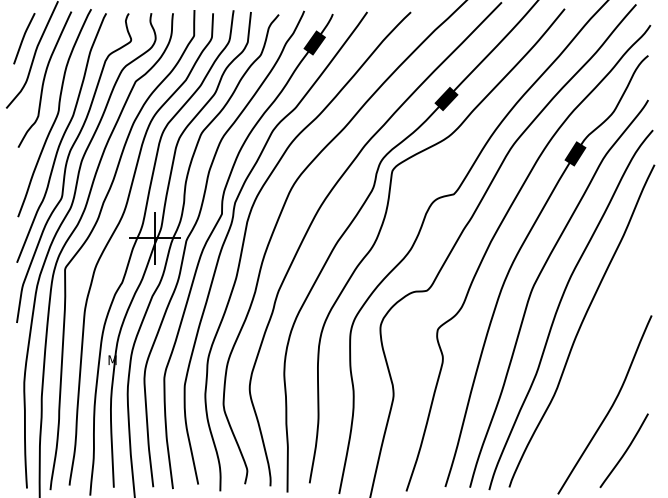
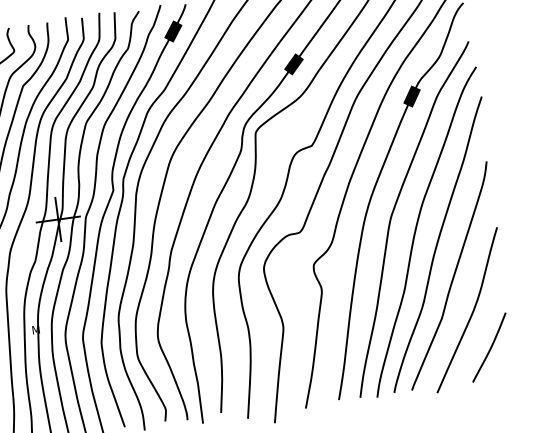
curve: (593, 364) -> (452, 276), added

